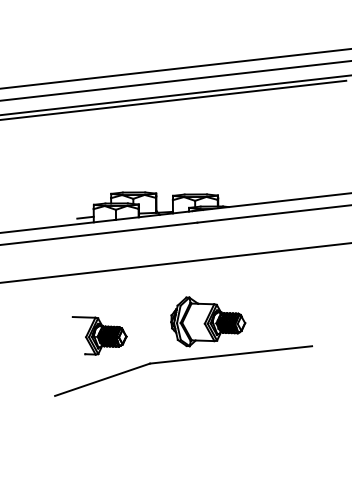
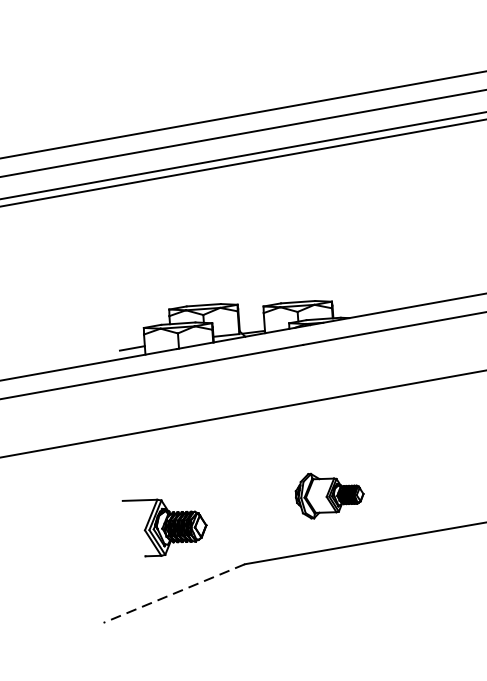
part: (208, 321) -> (329, 494), size x0.6
line: (102, 379) -> (174, 593), solid -> dashed

